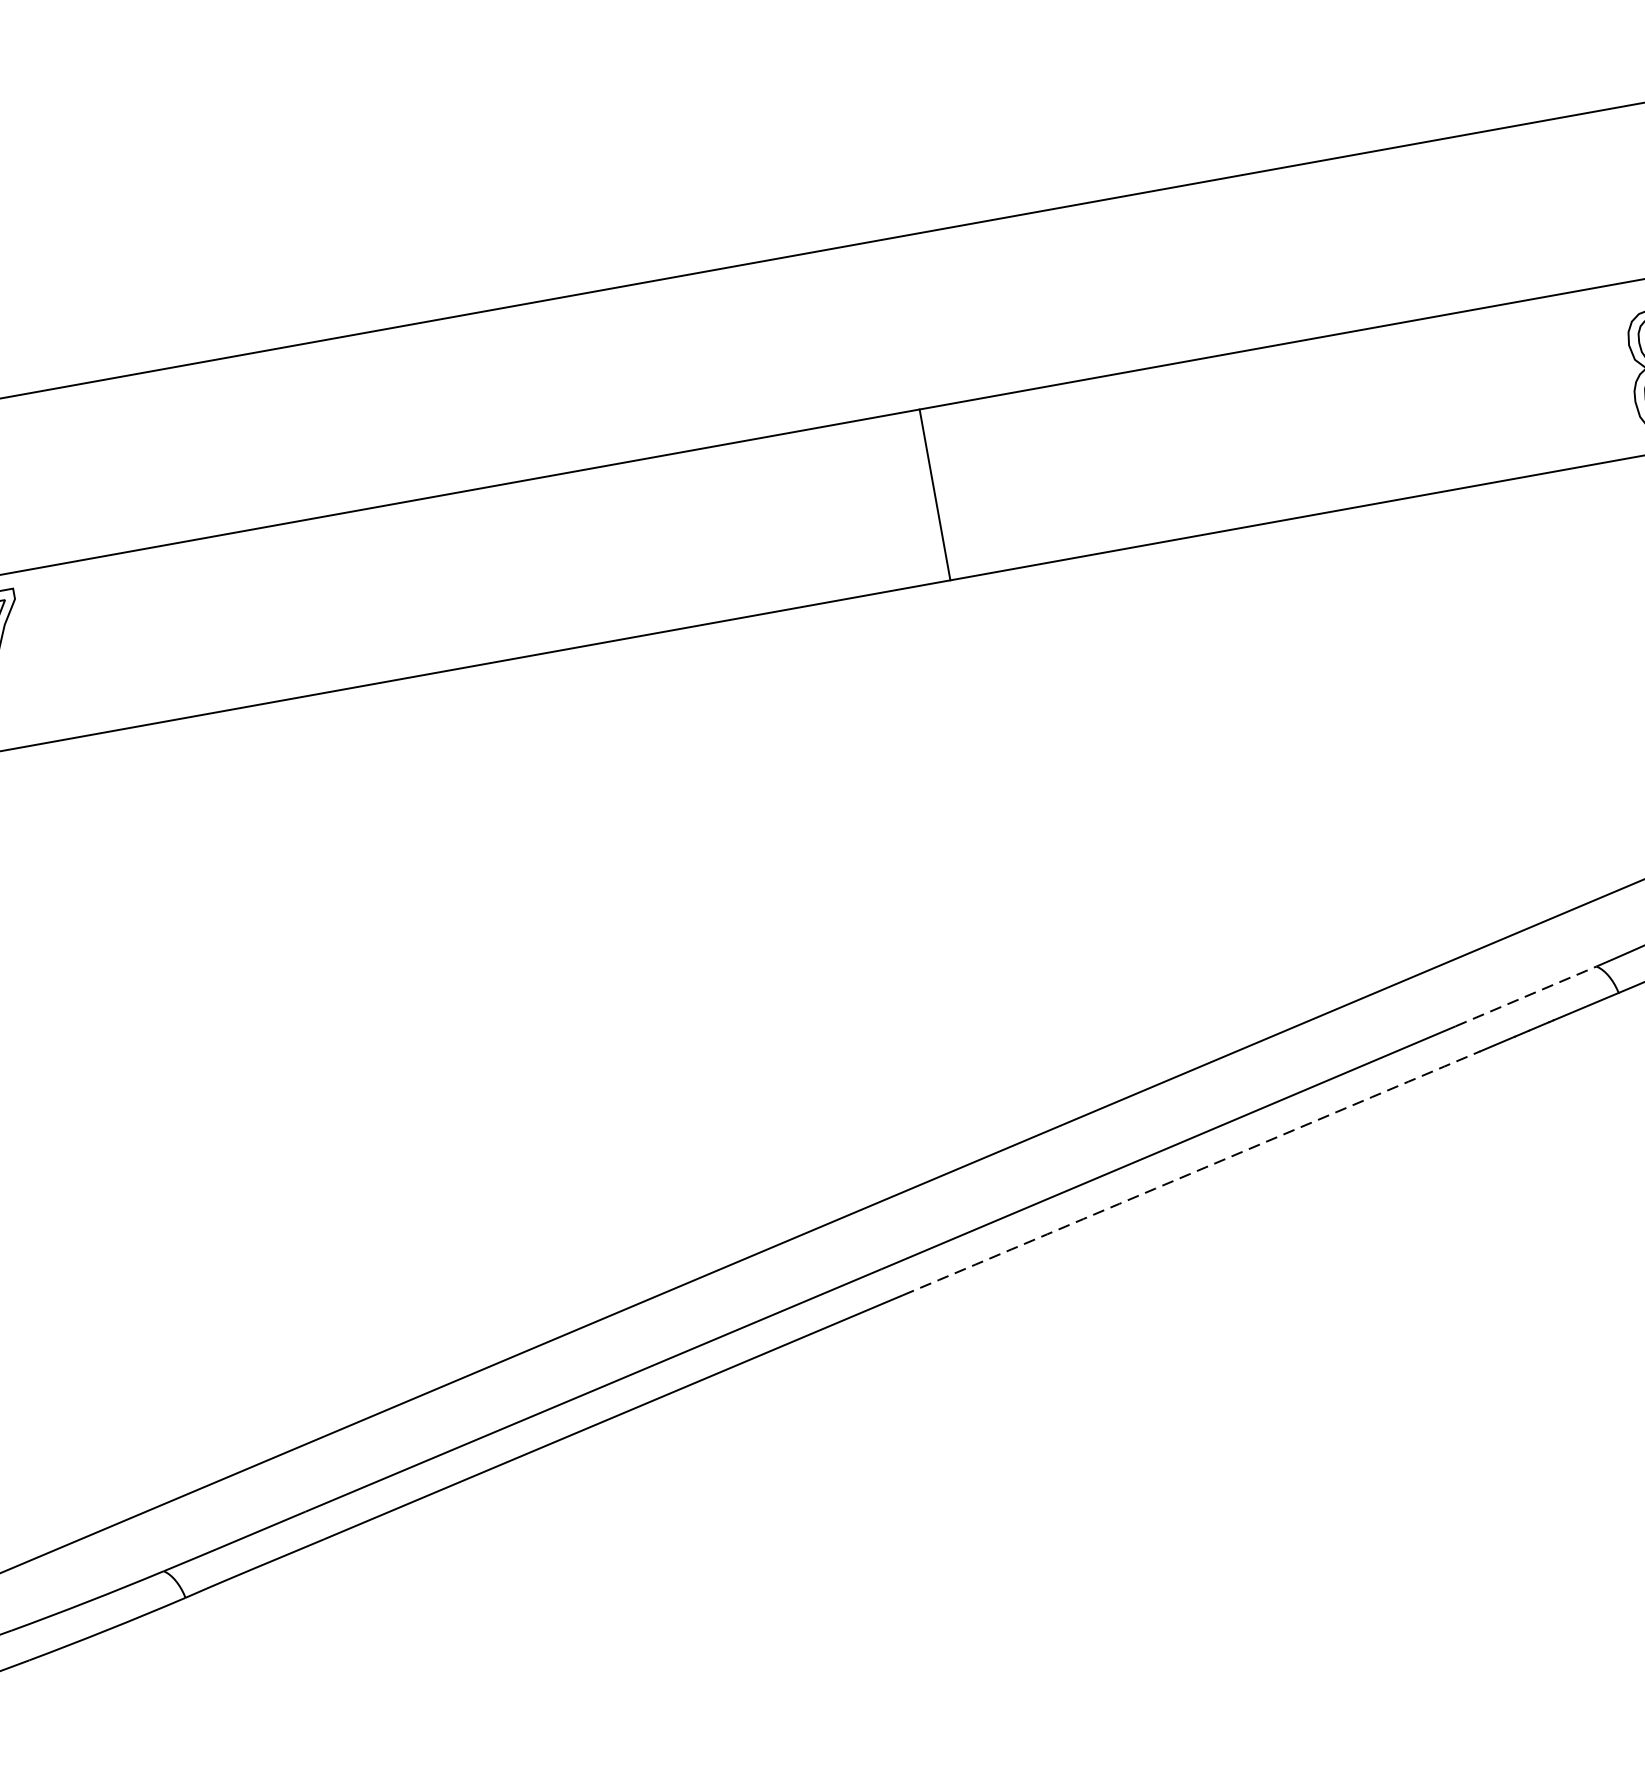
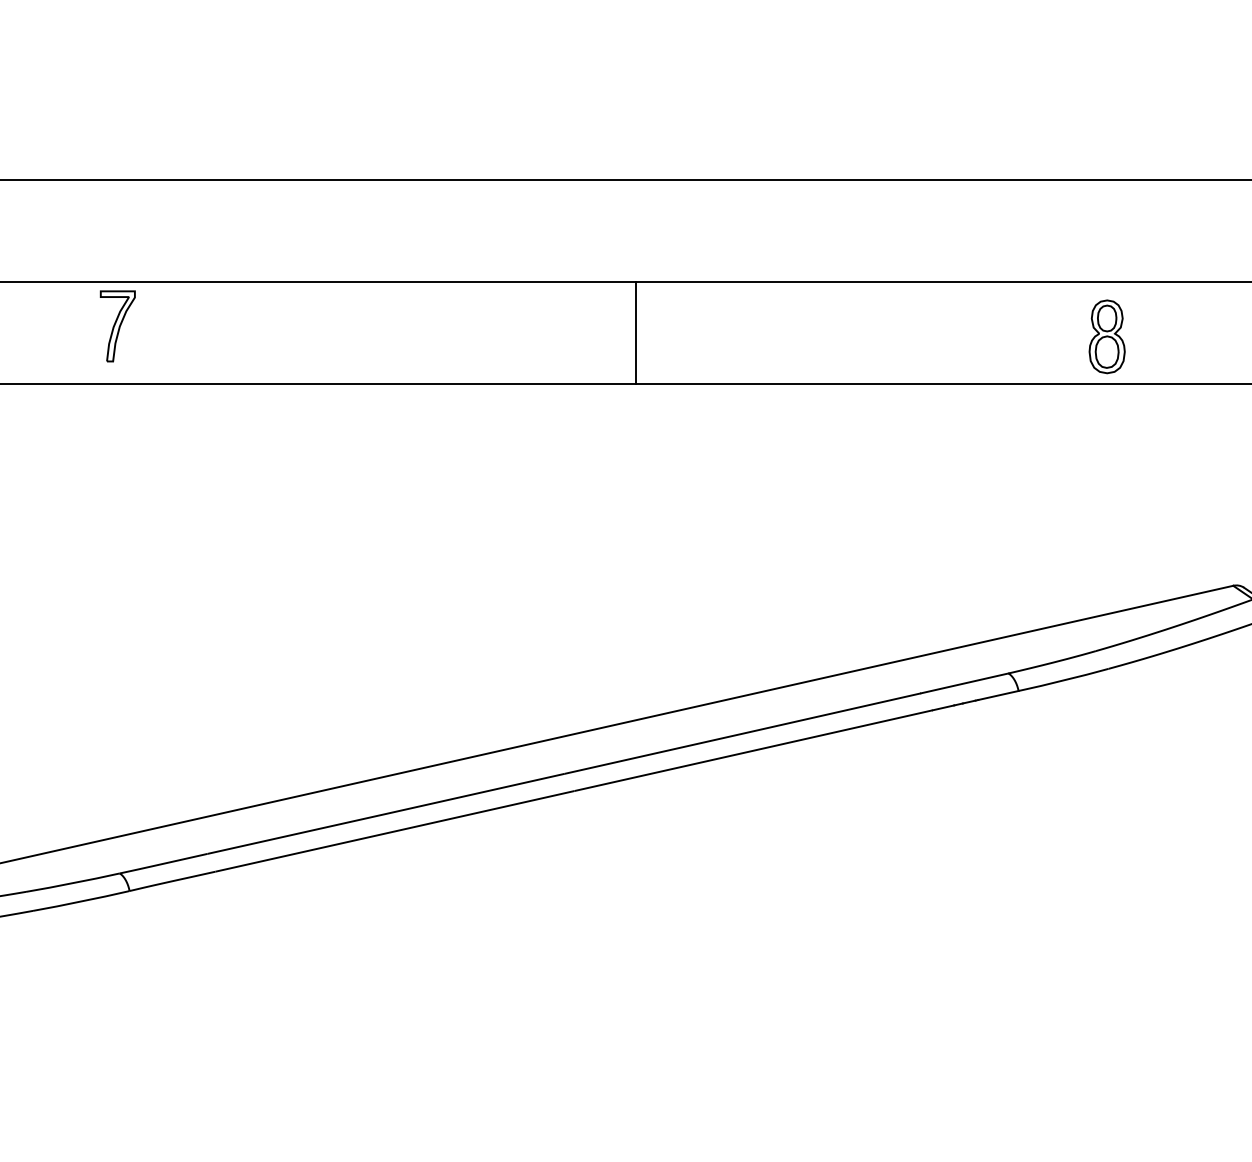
line: (935, 494) -> (636, 332), moved
line: (1525, 996) -> (964, 683), dashed -> solid
arc: (1191, 1173) -> (753, 750), dashed -> solid

